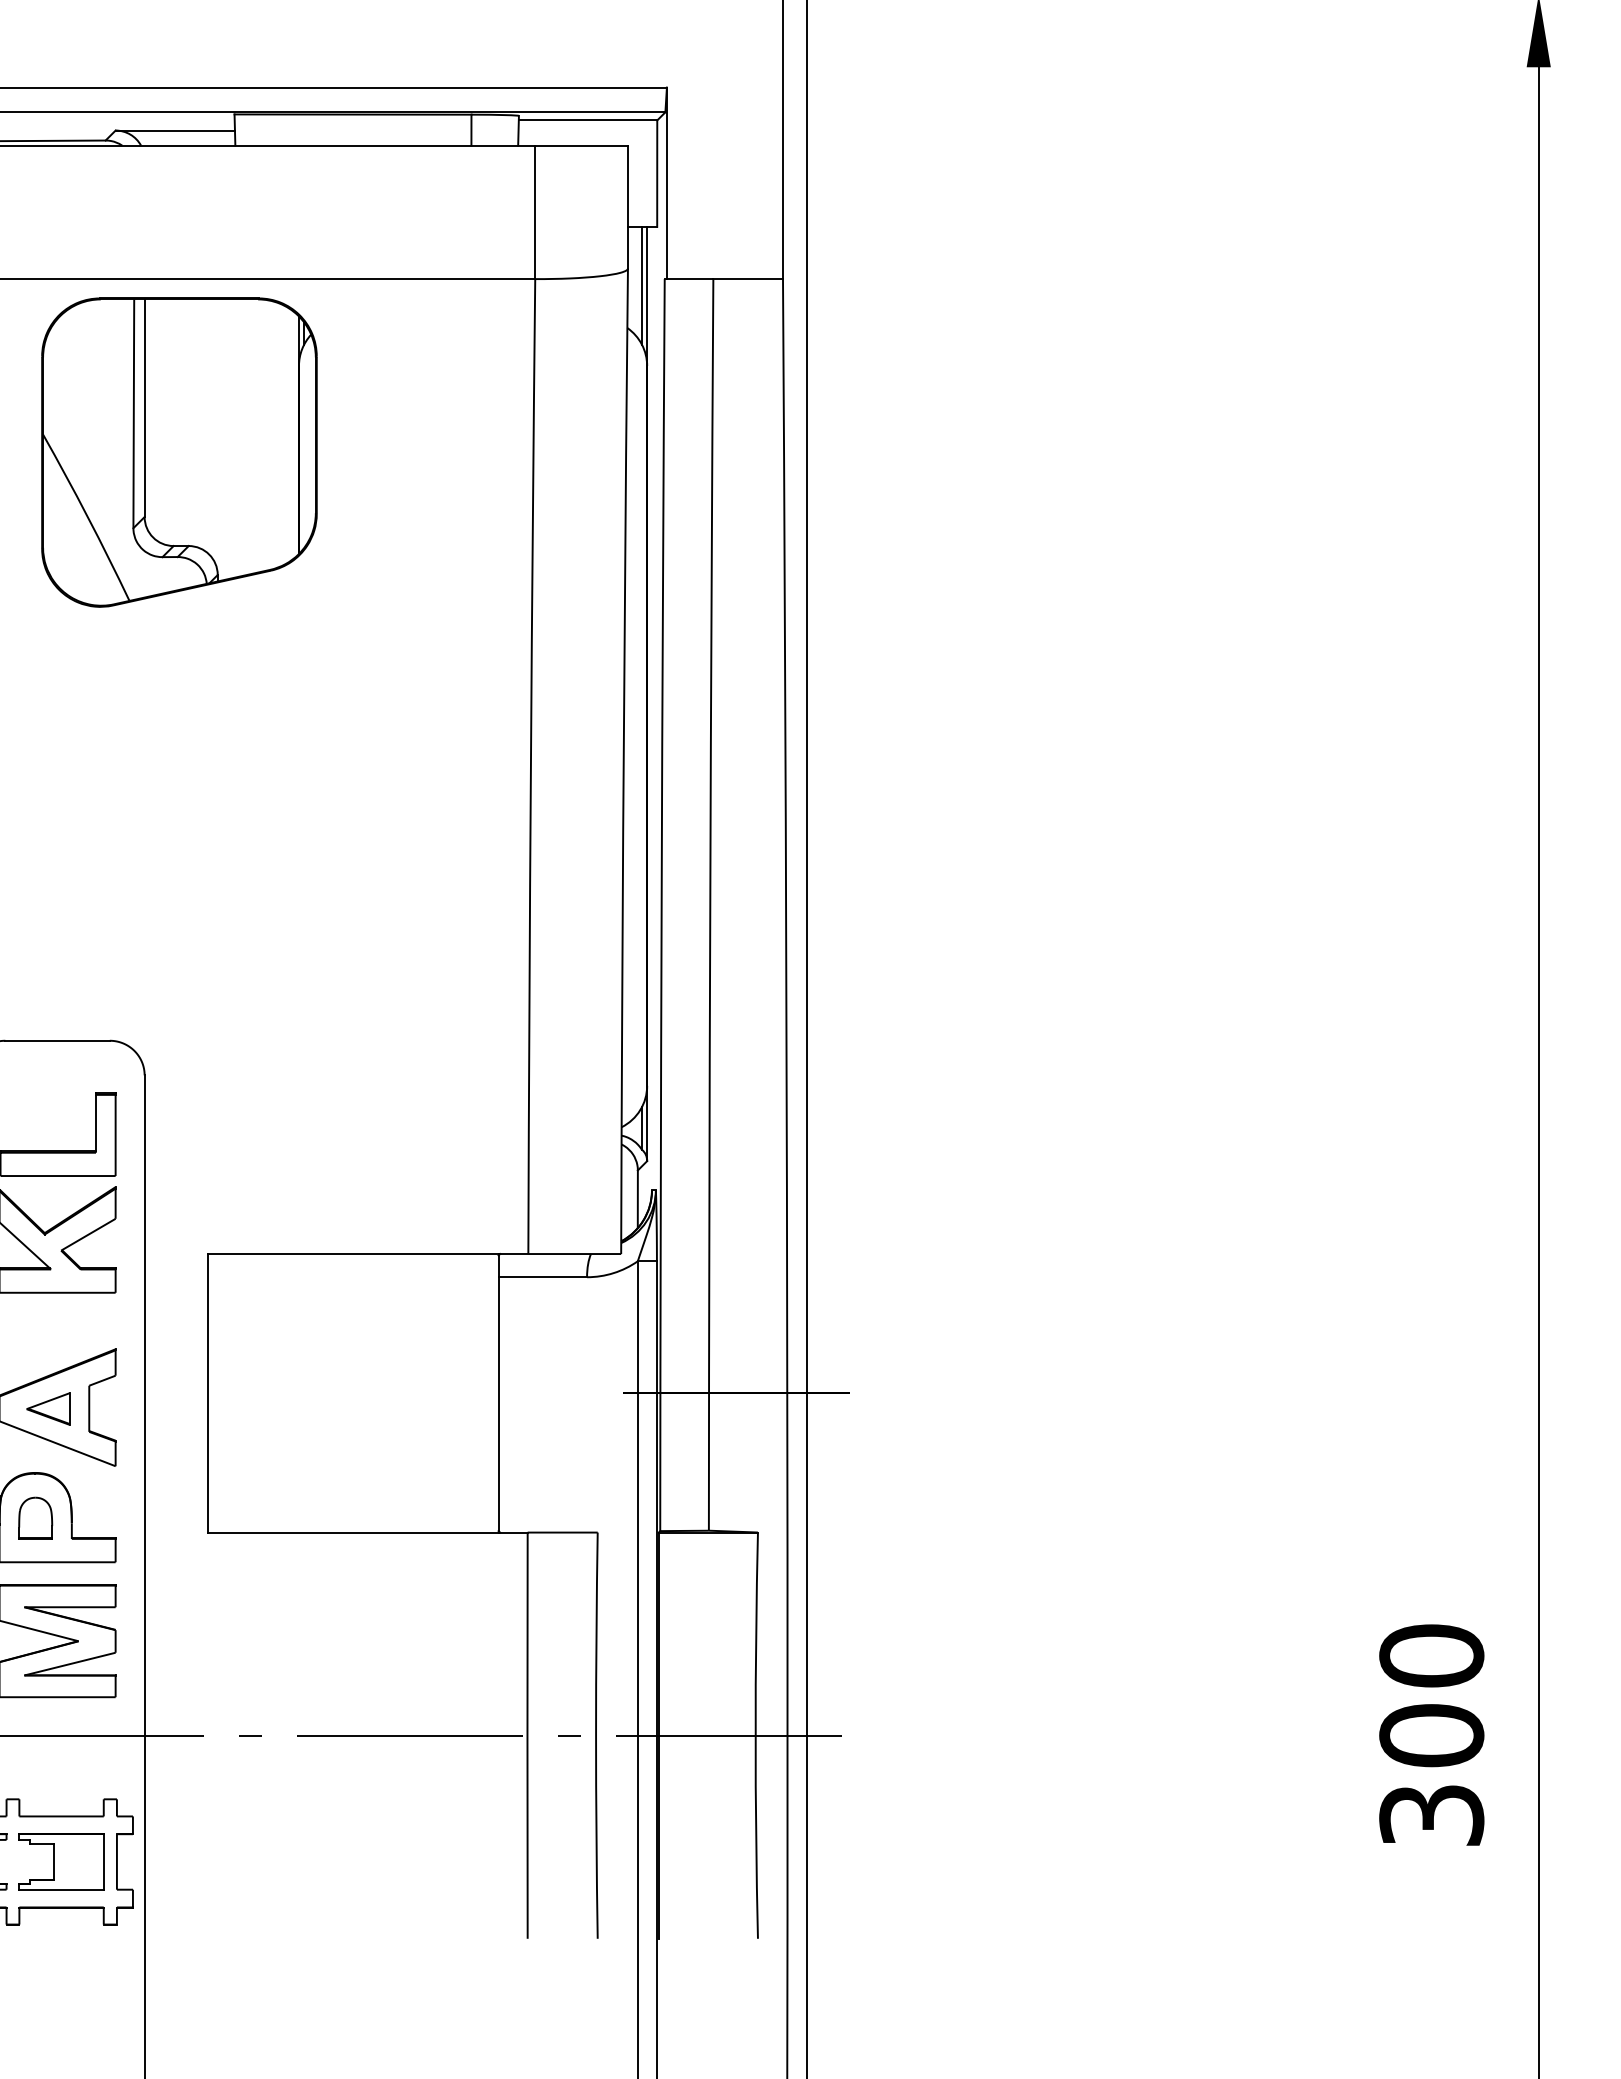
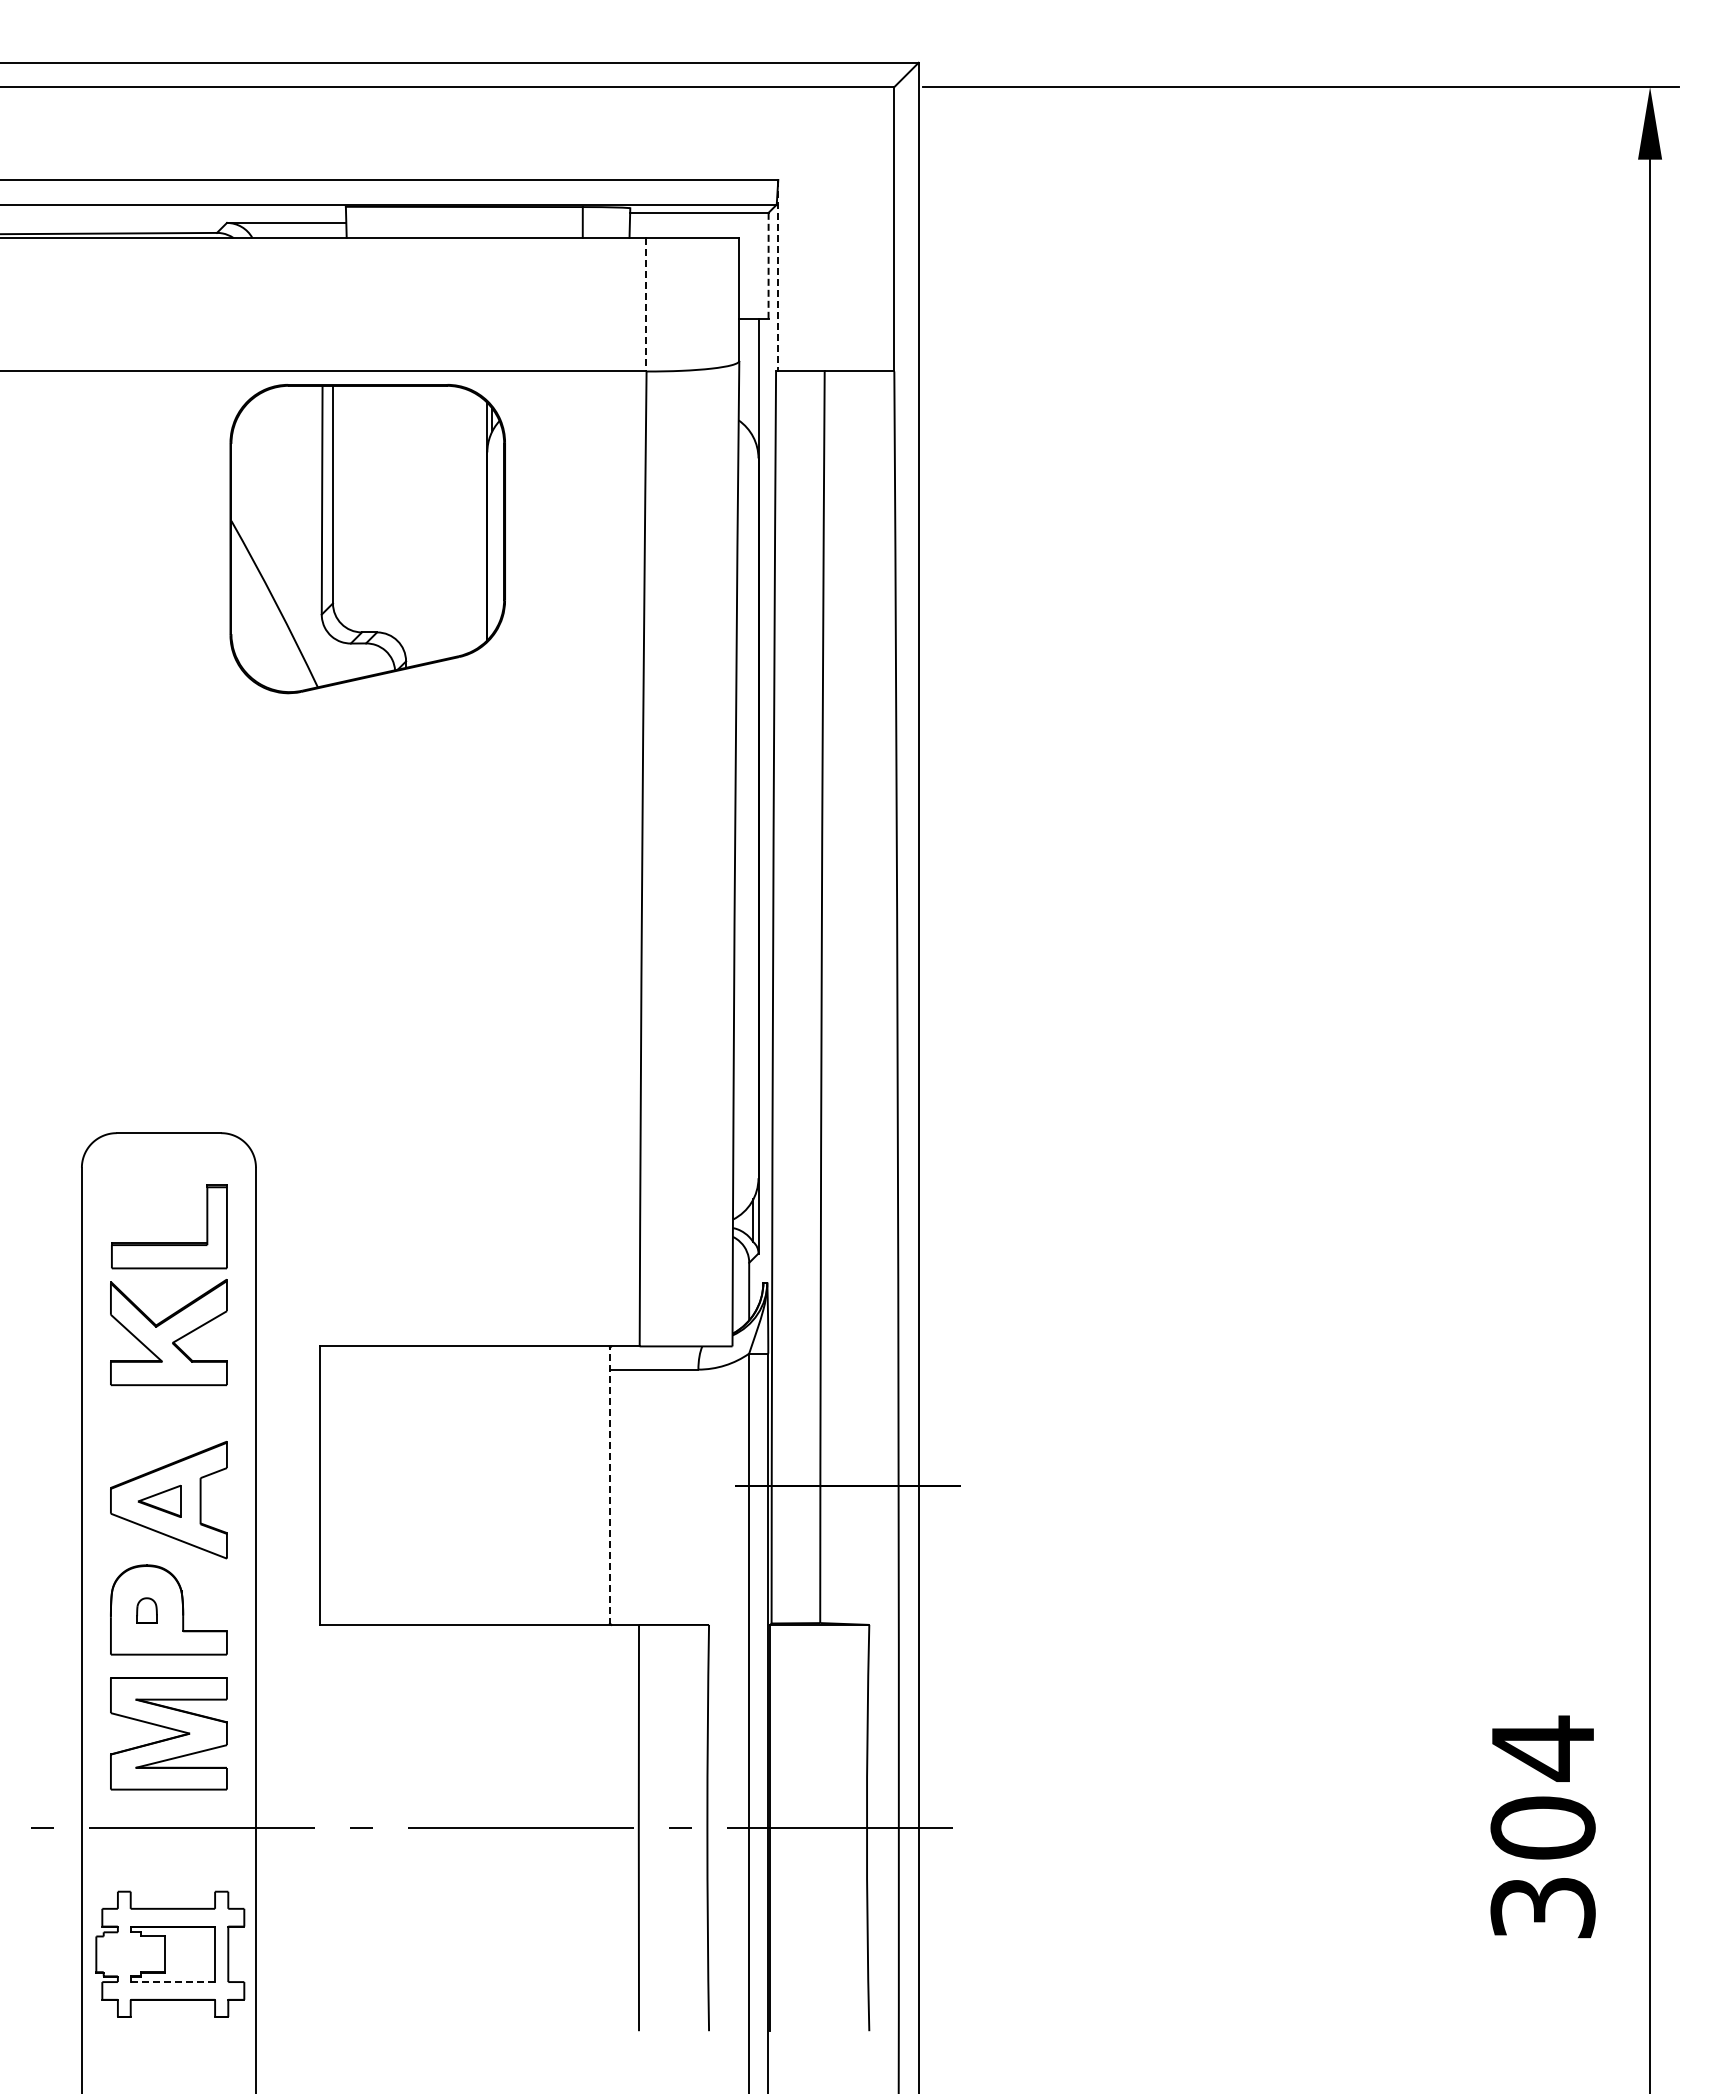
line: (657, 174) -> (768, 266), solid -> dashed
line: (667, 183) -> (778, 275), solid -> dashed
line: (535, 212) -> (646, 304), solid -> dashed
line: (642, 286) -> (753, 378), removed
part: (179, 453) -> (367, 539), moved
line: (498, 1393) -> (609, 1485), solid -> dashed
part: (35, 1518) -> (146, 1610), size x0.6
text: (1431, 1656) -> (1542, 1748), 300 -> 304
line: (61, 1890) -> (172, 1982), solid -> dashed

